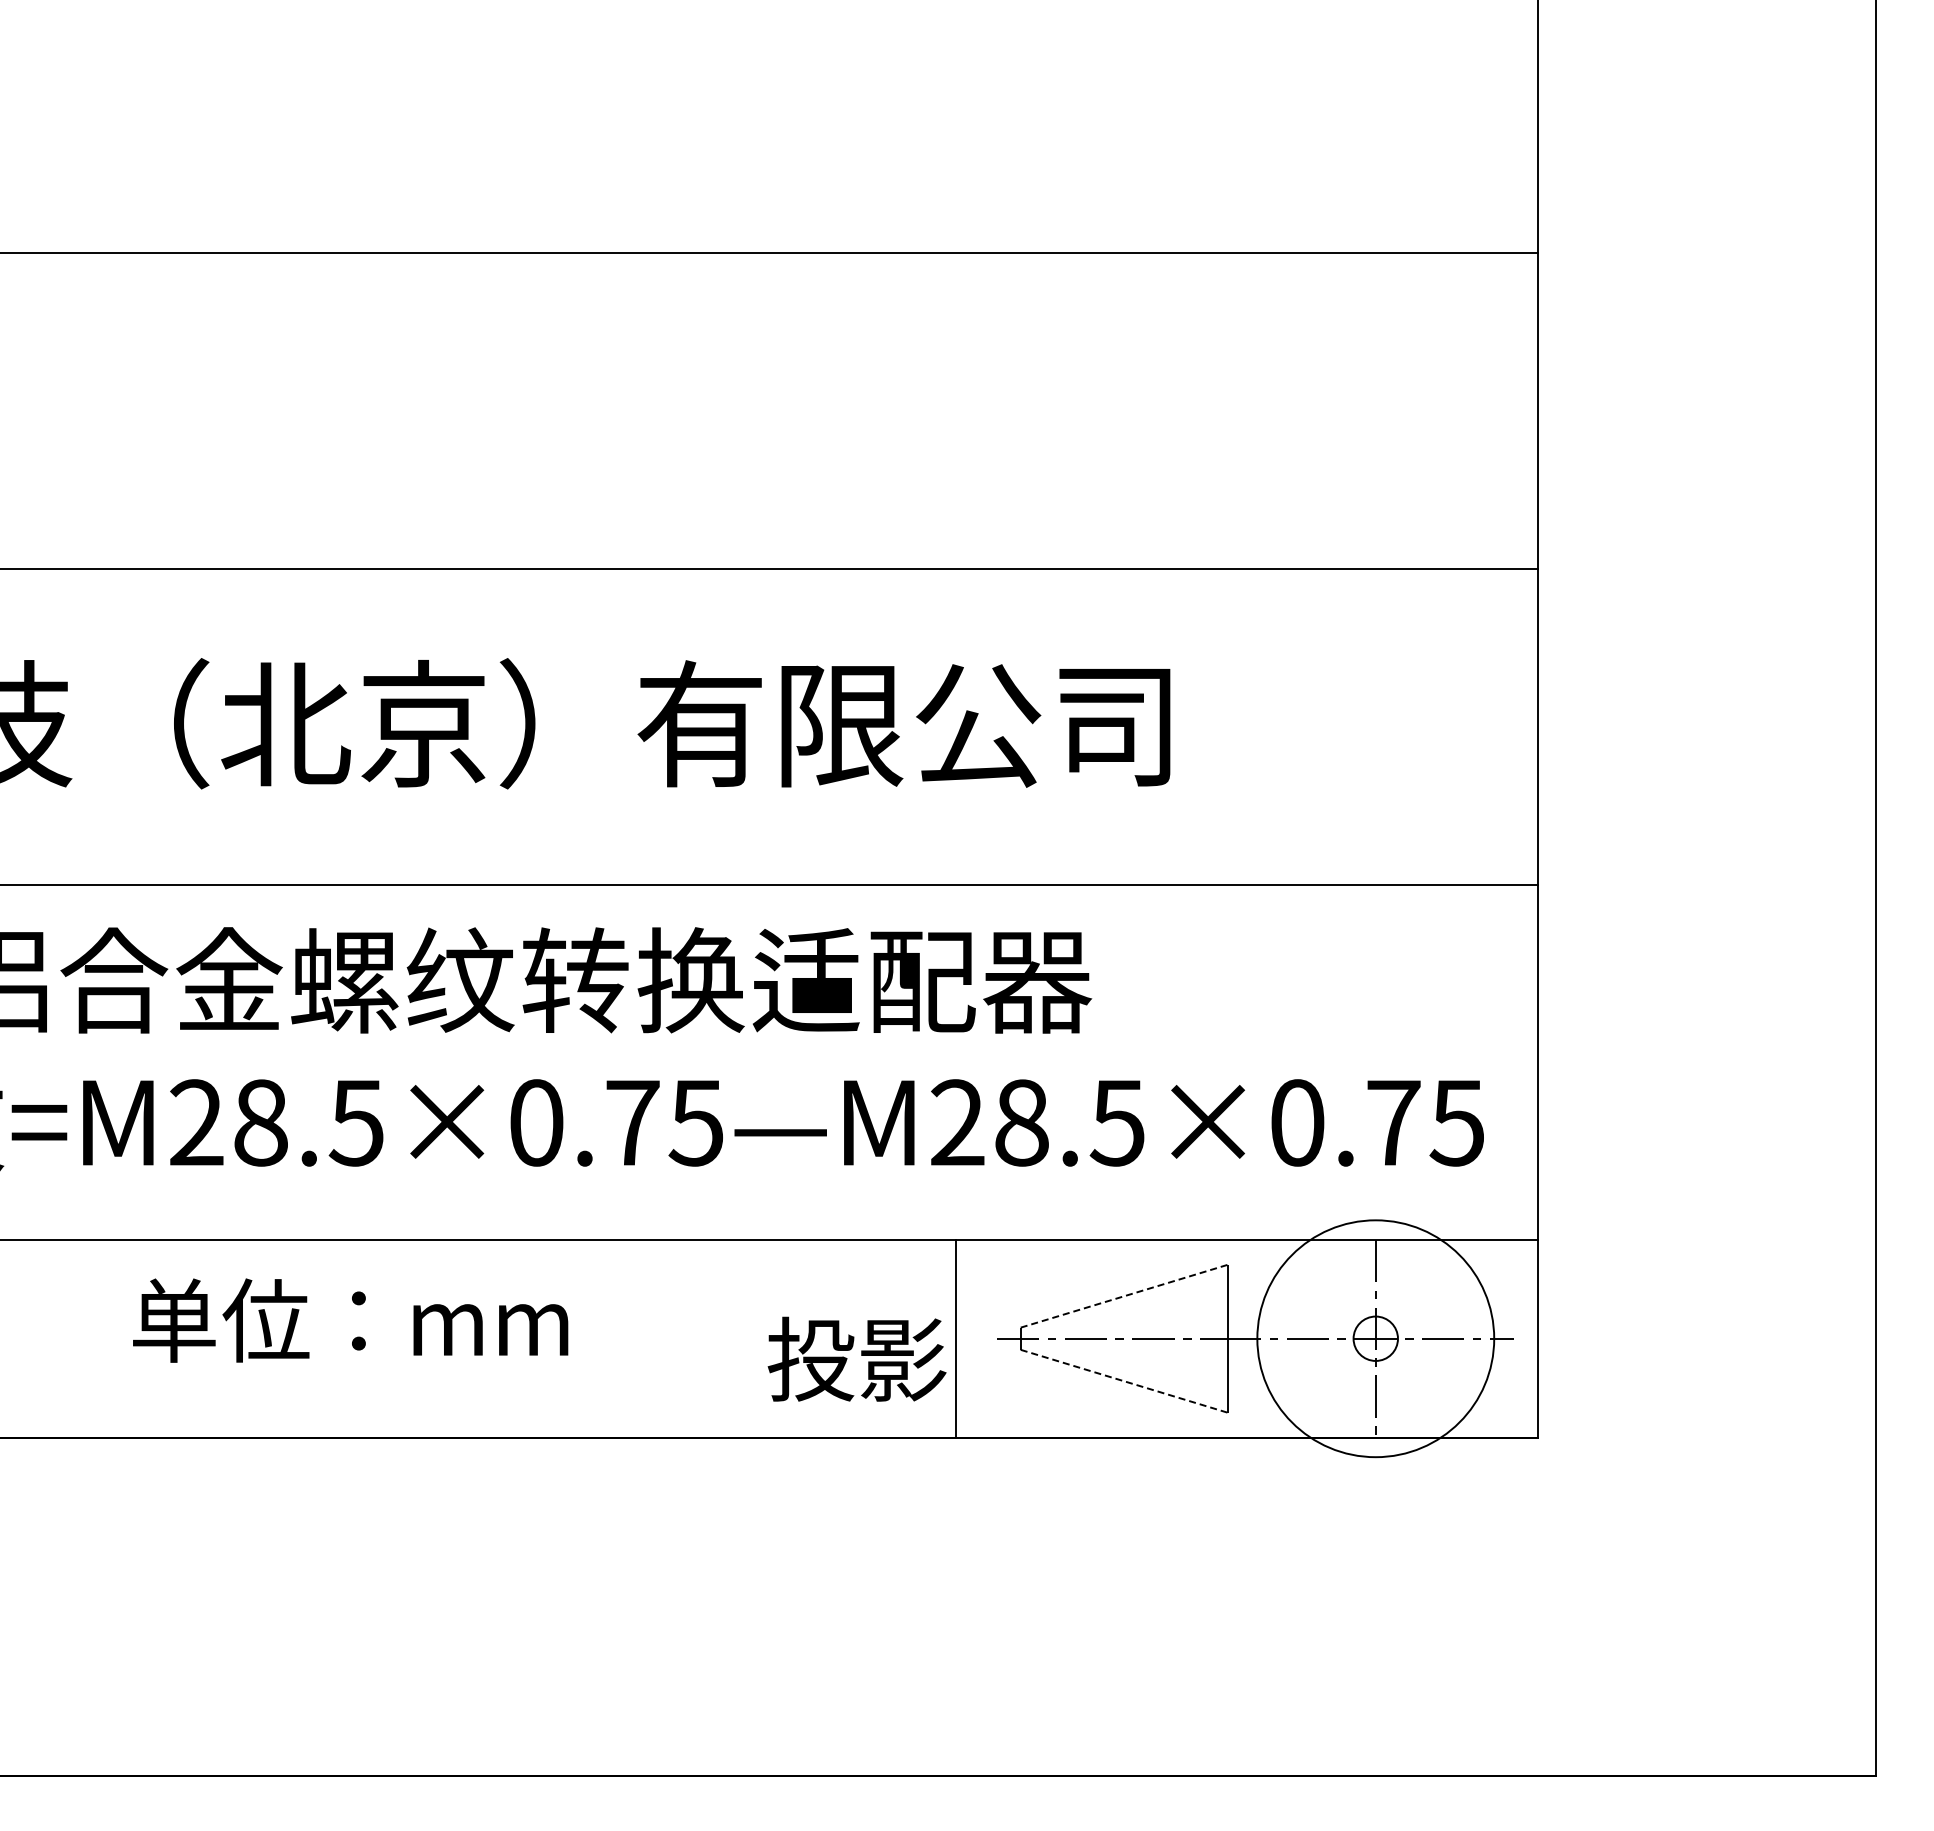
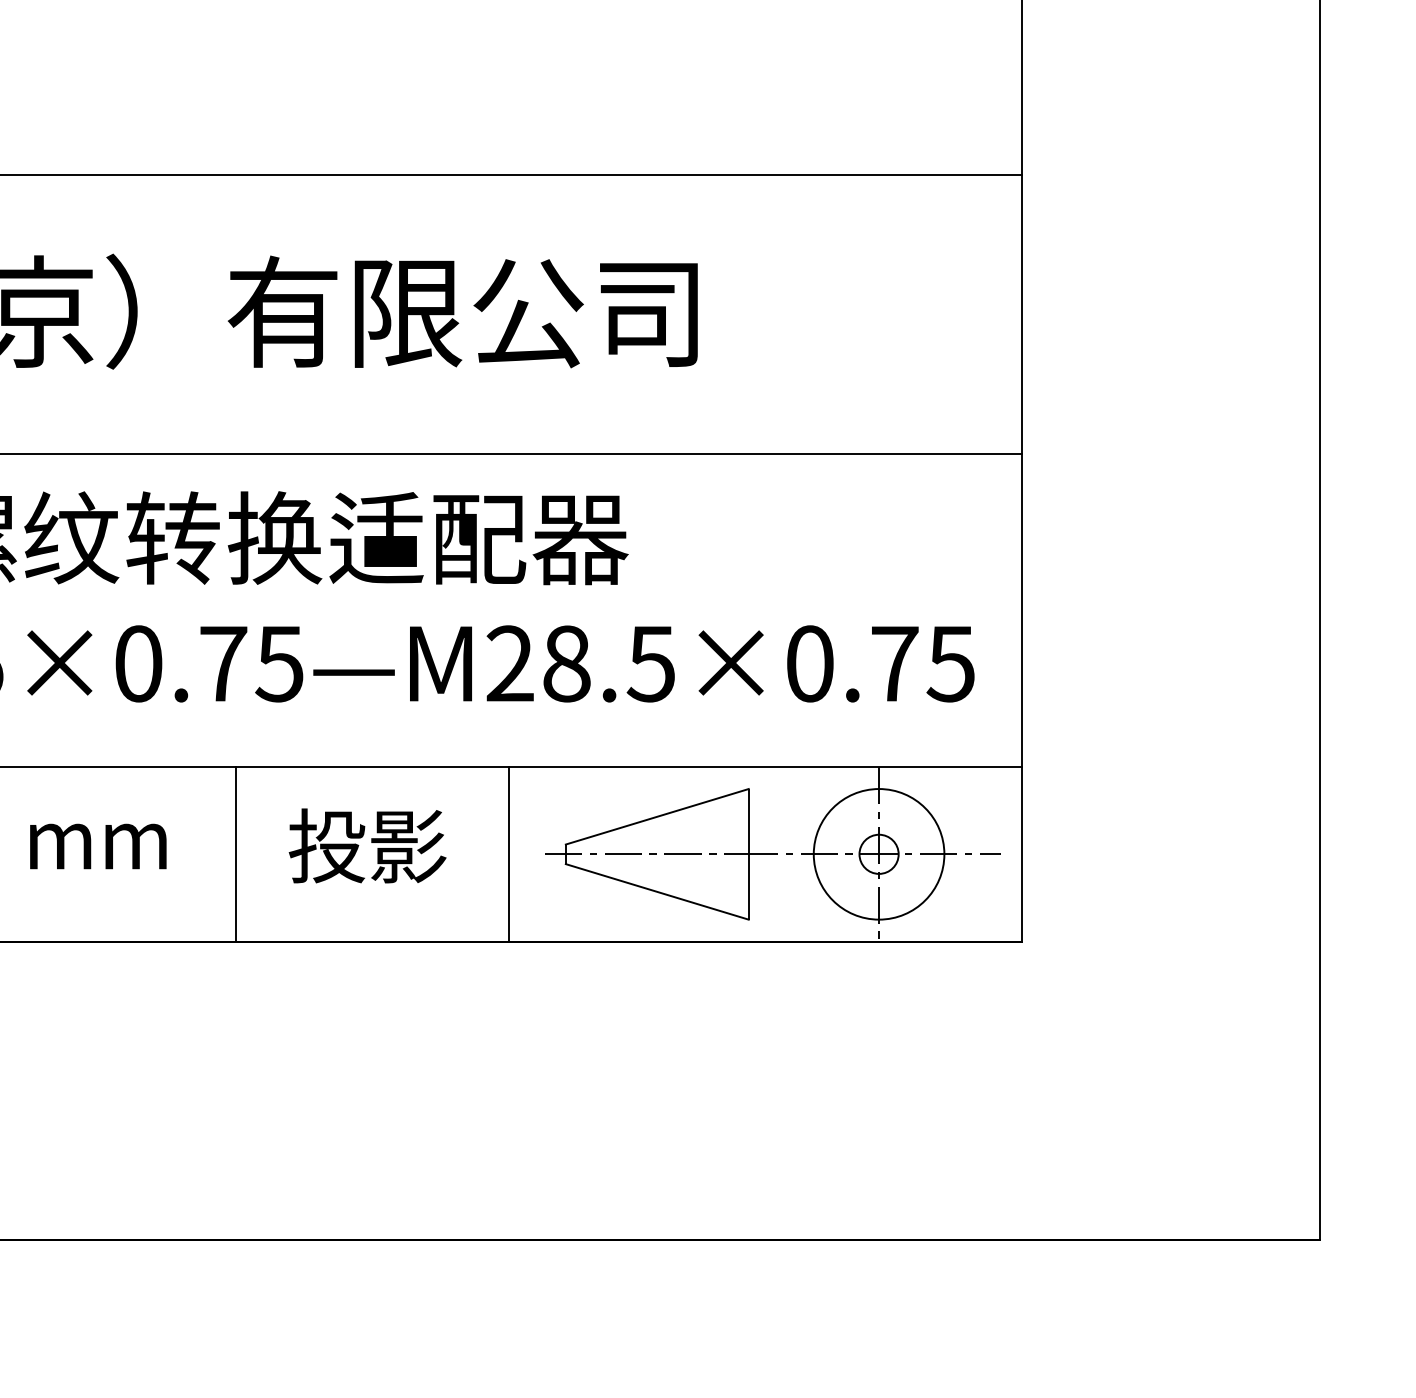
line: (1124, 1296) -> (657, 817), dashed -> solid
line: (646, 1338) -> (235, 854), added
circle: (1375, 1338) -> (878, 854), size x0.62
text: (856, 1358) -> (367, 845), moved
line: (1124, 1381) -> (657, 892), dashed -> solid

